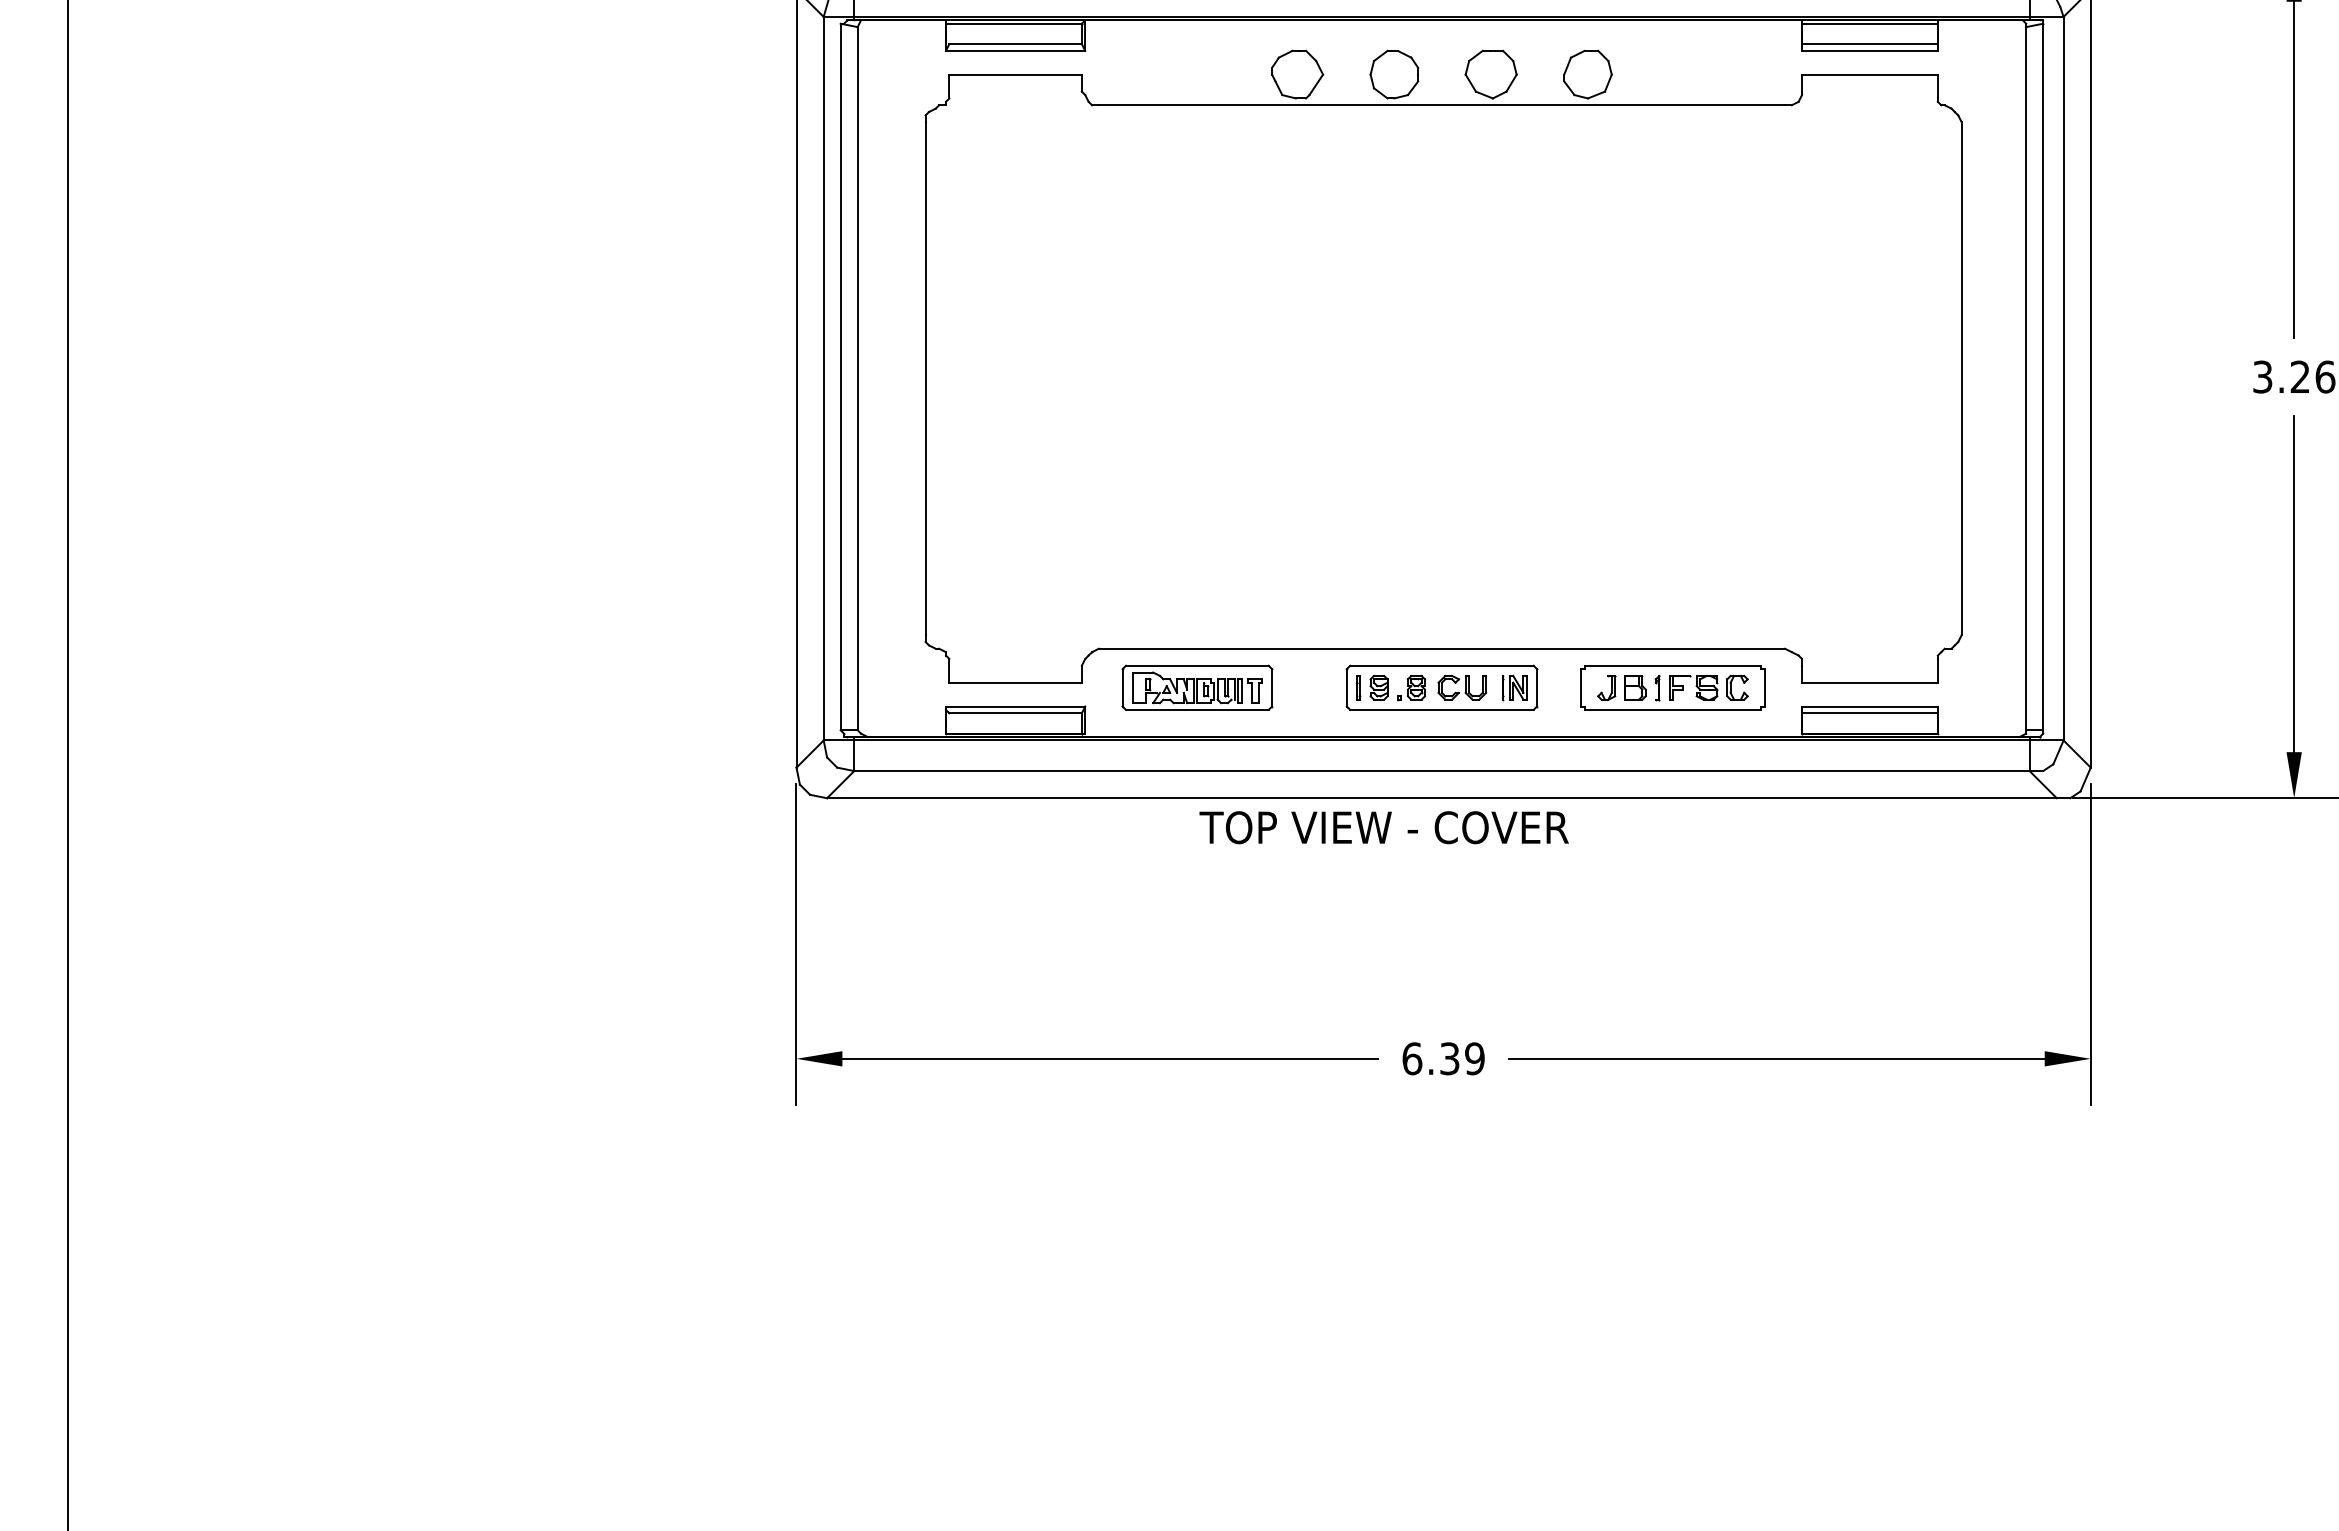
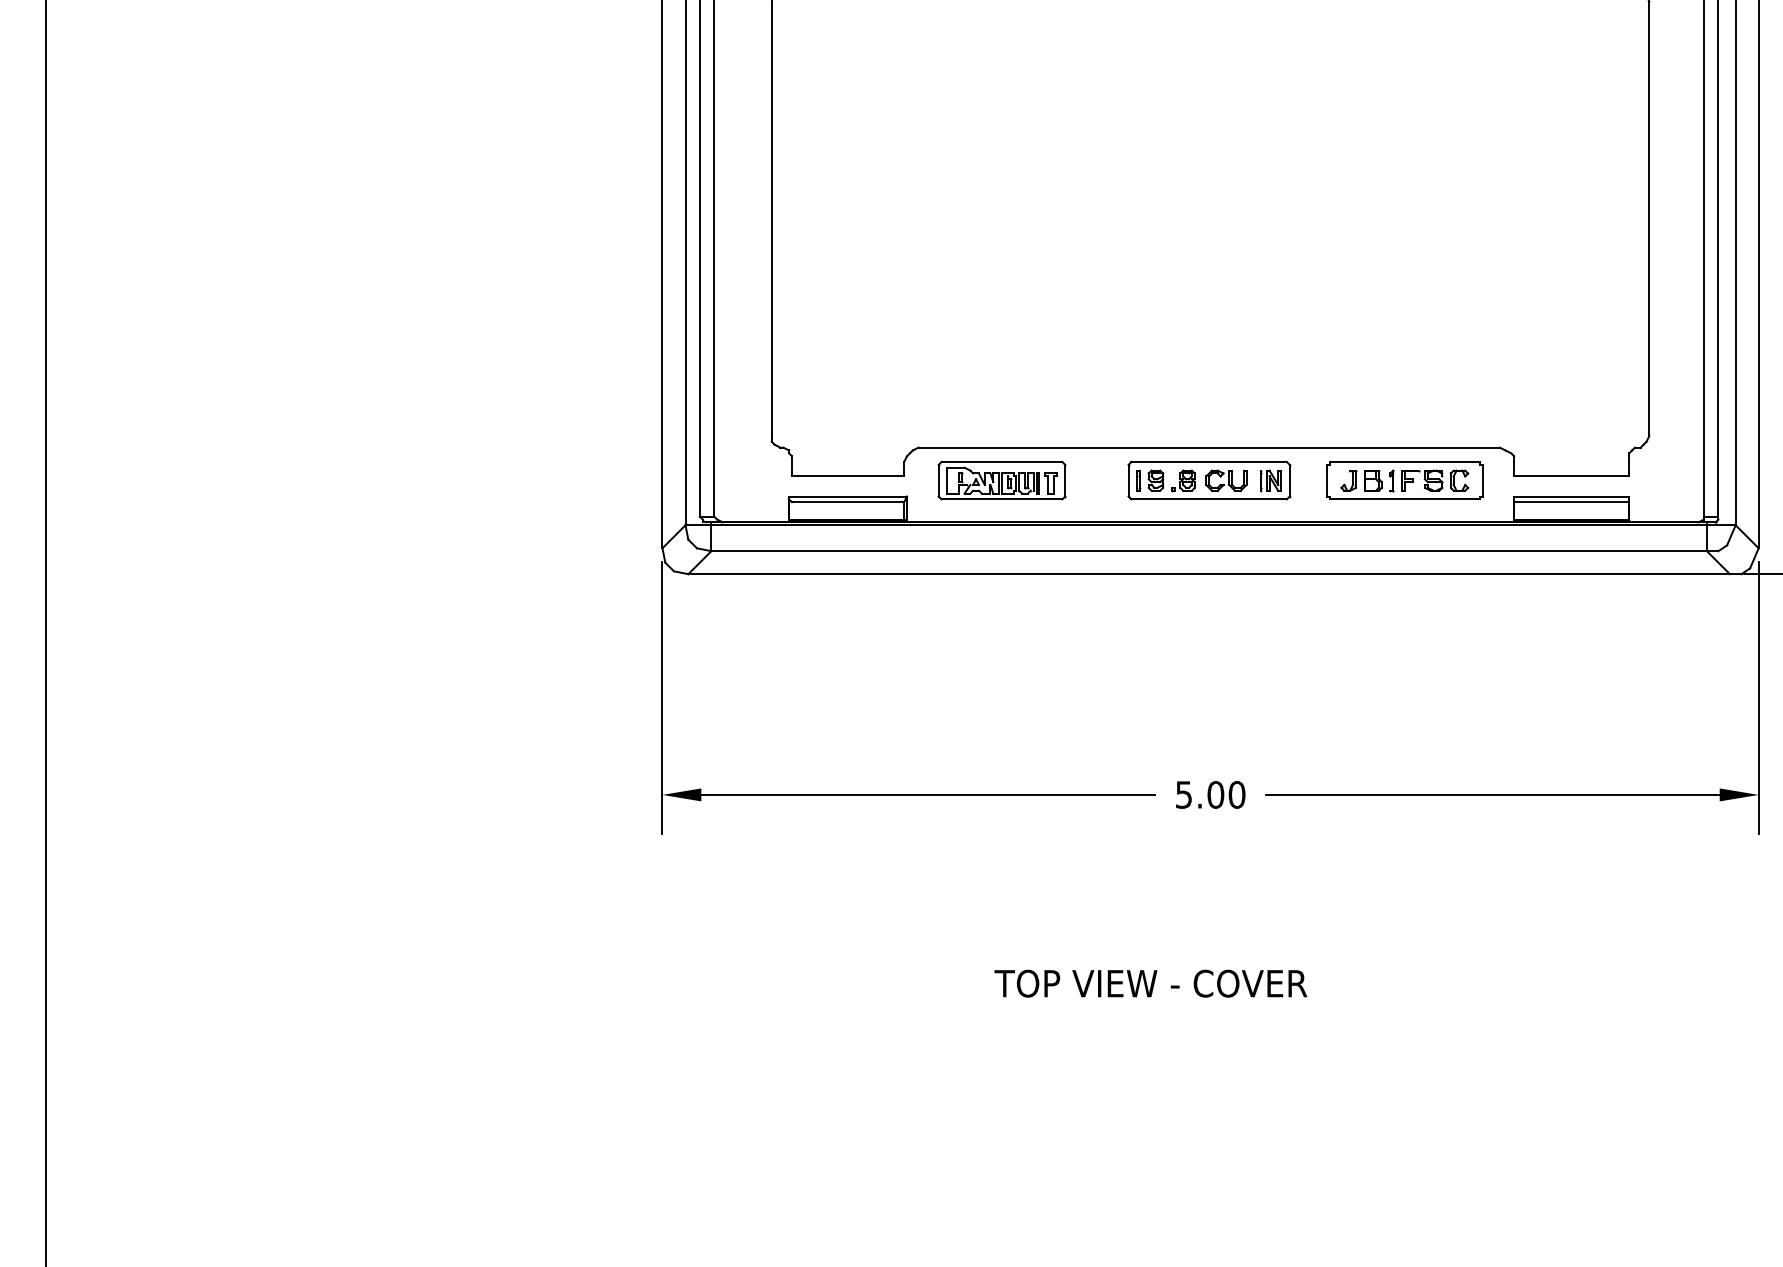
text: (1383, 827) -> (1150, 983), moved
text: (1443, 1058) -> (1210, 794), 6.39 -> 5.00

